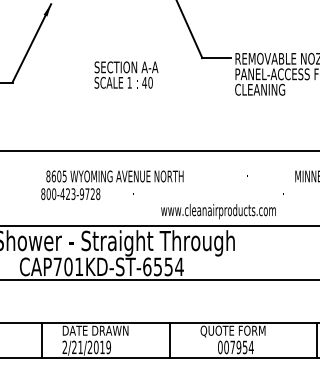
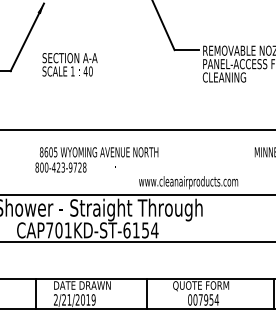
text: (125, 74) -> (69, 64), moved
text: (157, 267) -> (135, 230), CAP701KD-ST-6554 -> CAP701KD-ST-6154

